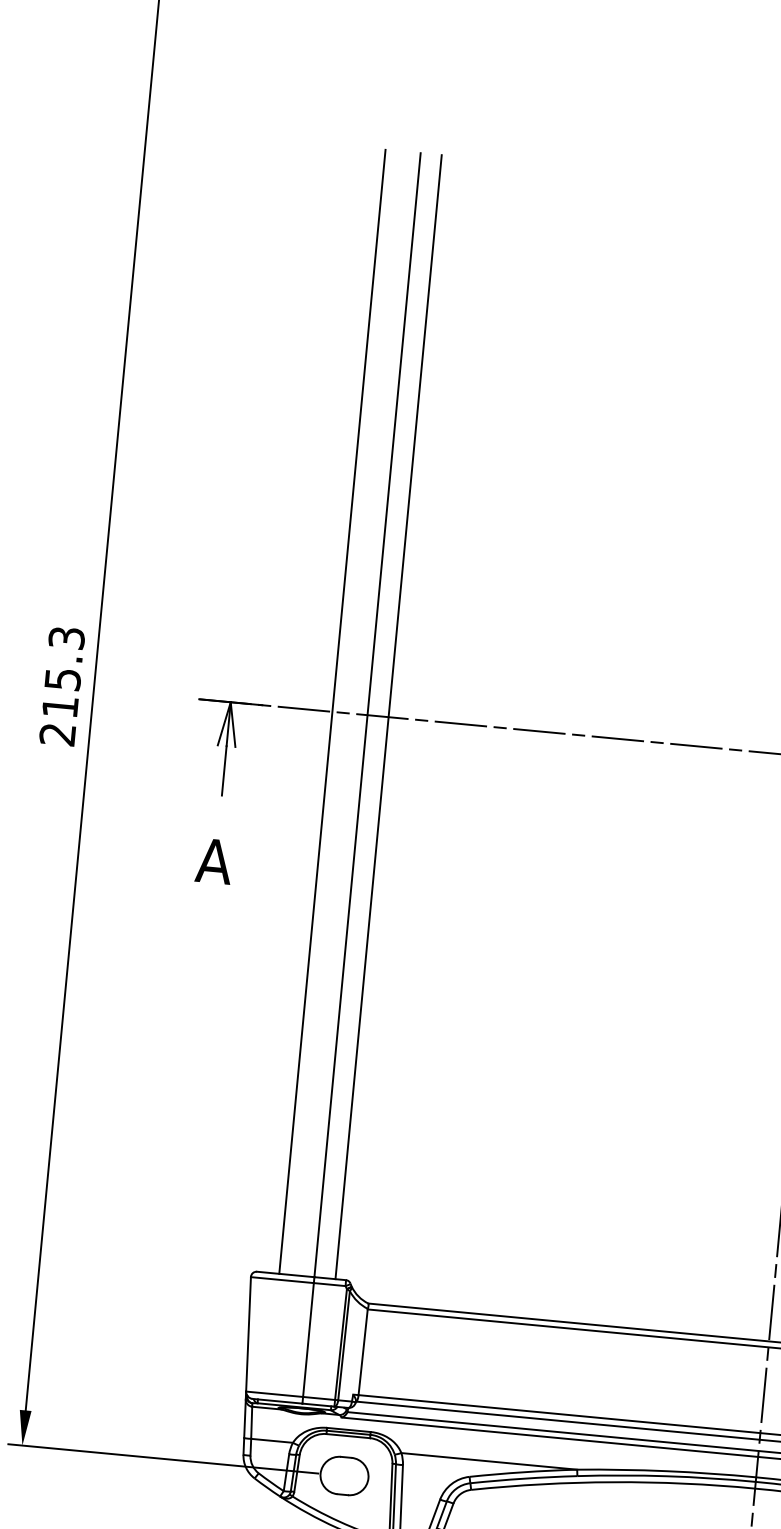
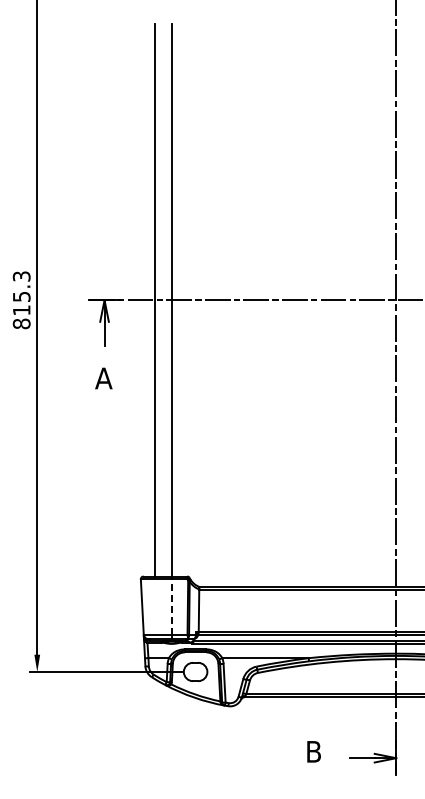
line: (389, 715) -> (182, 299), removed
text: (57, 733) -> (21, 323), 215.3 -> 815.3
line: (307, 1340) -> (171, 607), solid -> dashed

